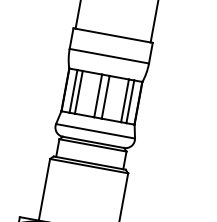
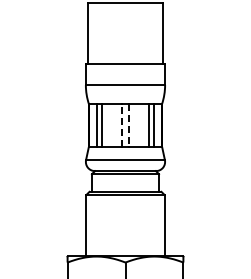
line: (98, 94) -> (121, 124), solid -> dashed
line: (105, 97) -> (129, 125), solid -> dashed

